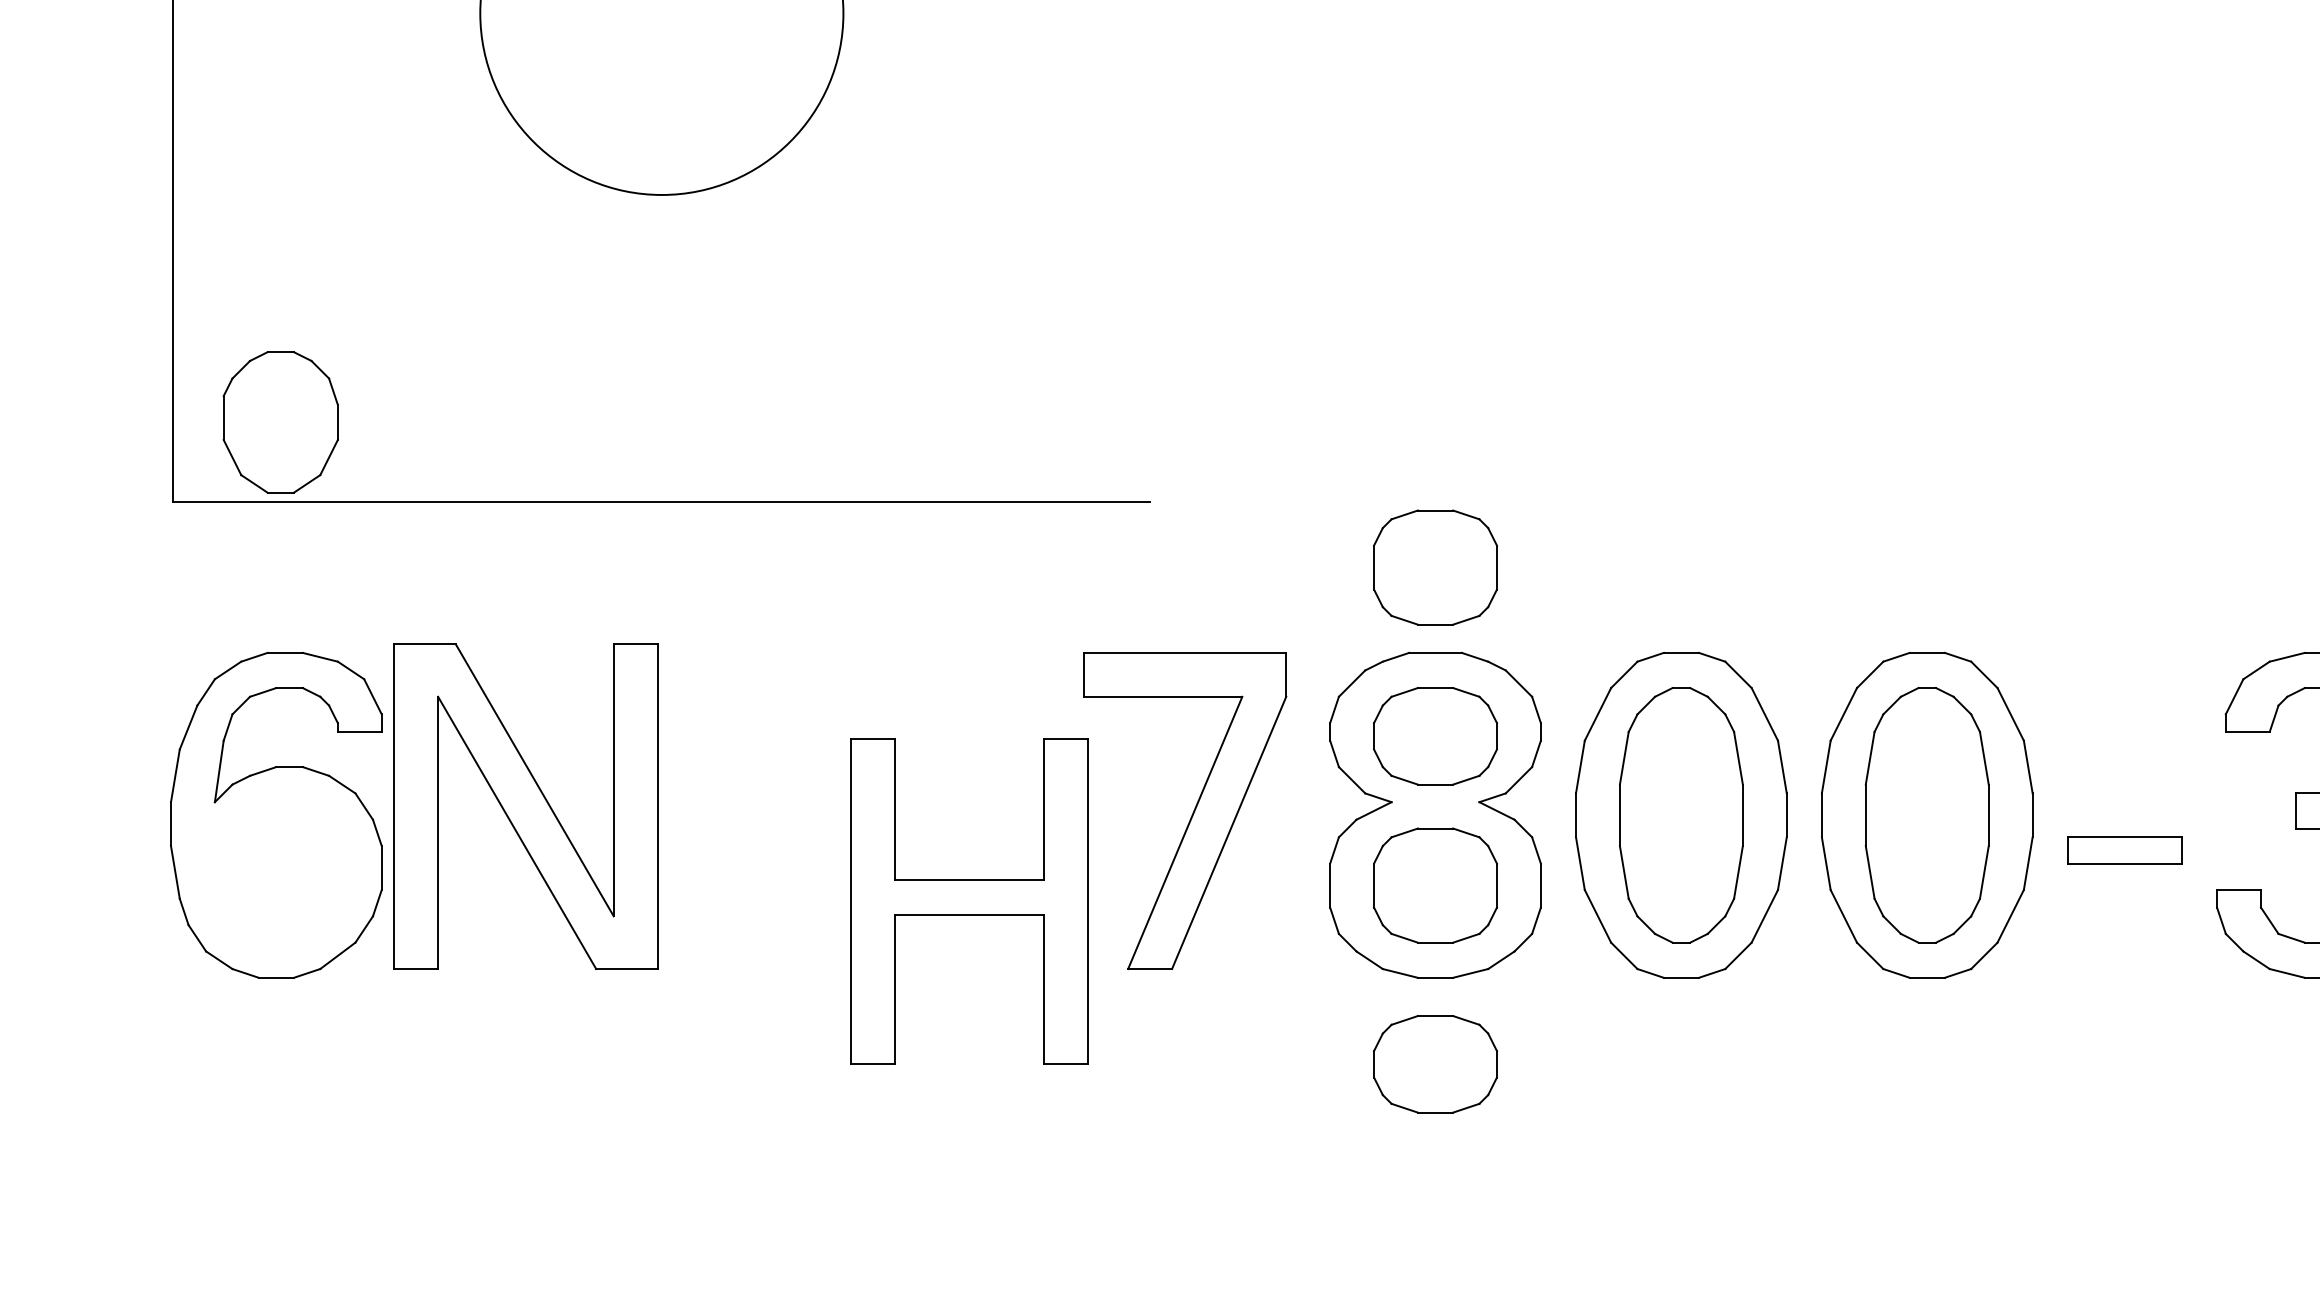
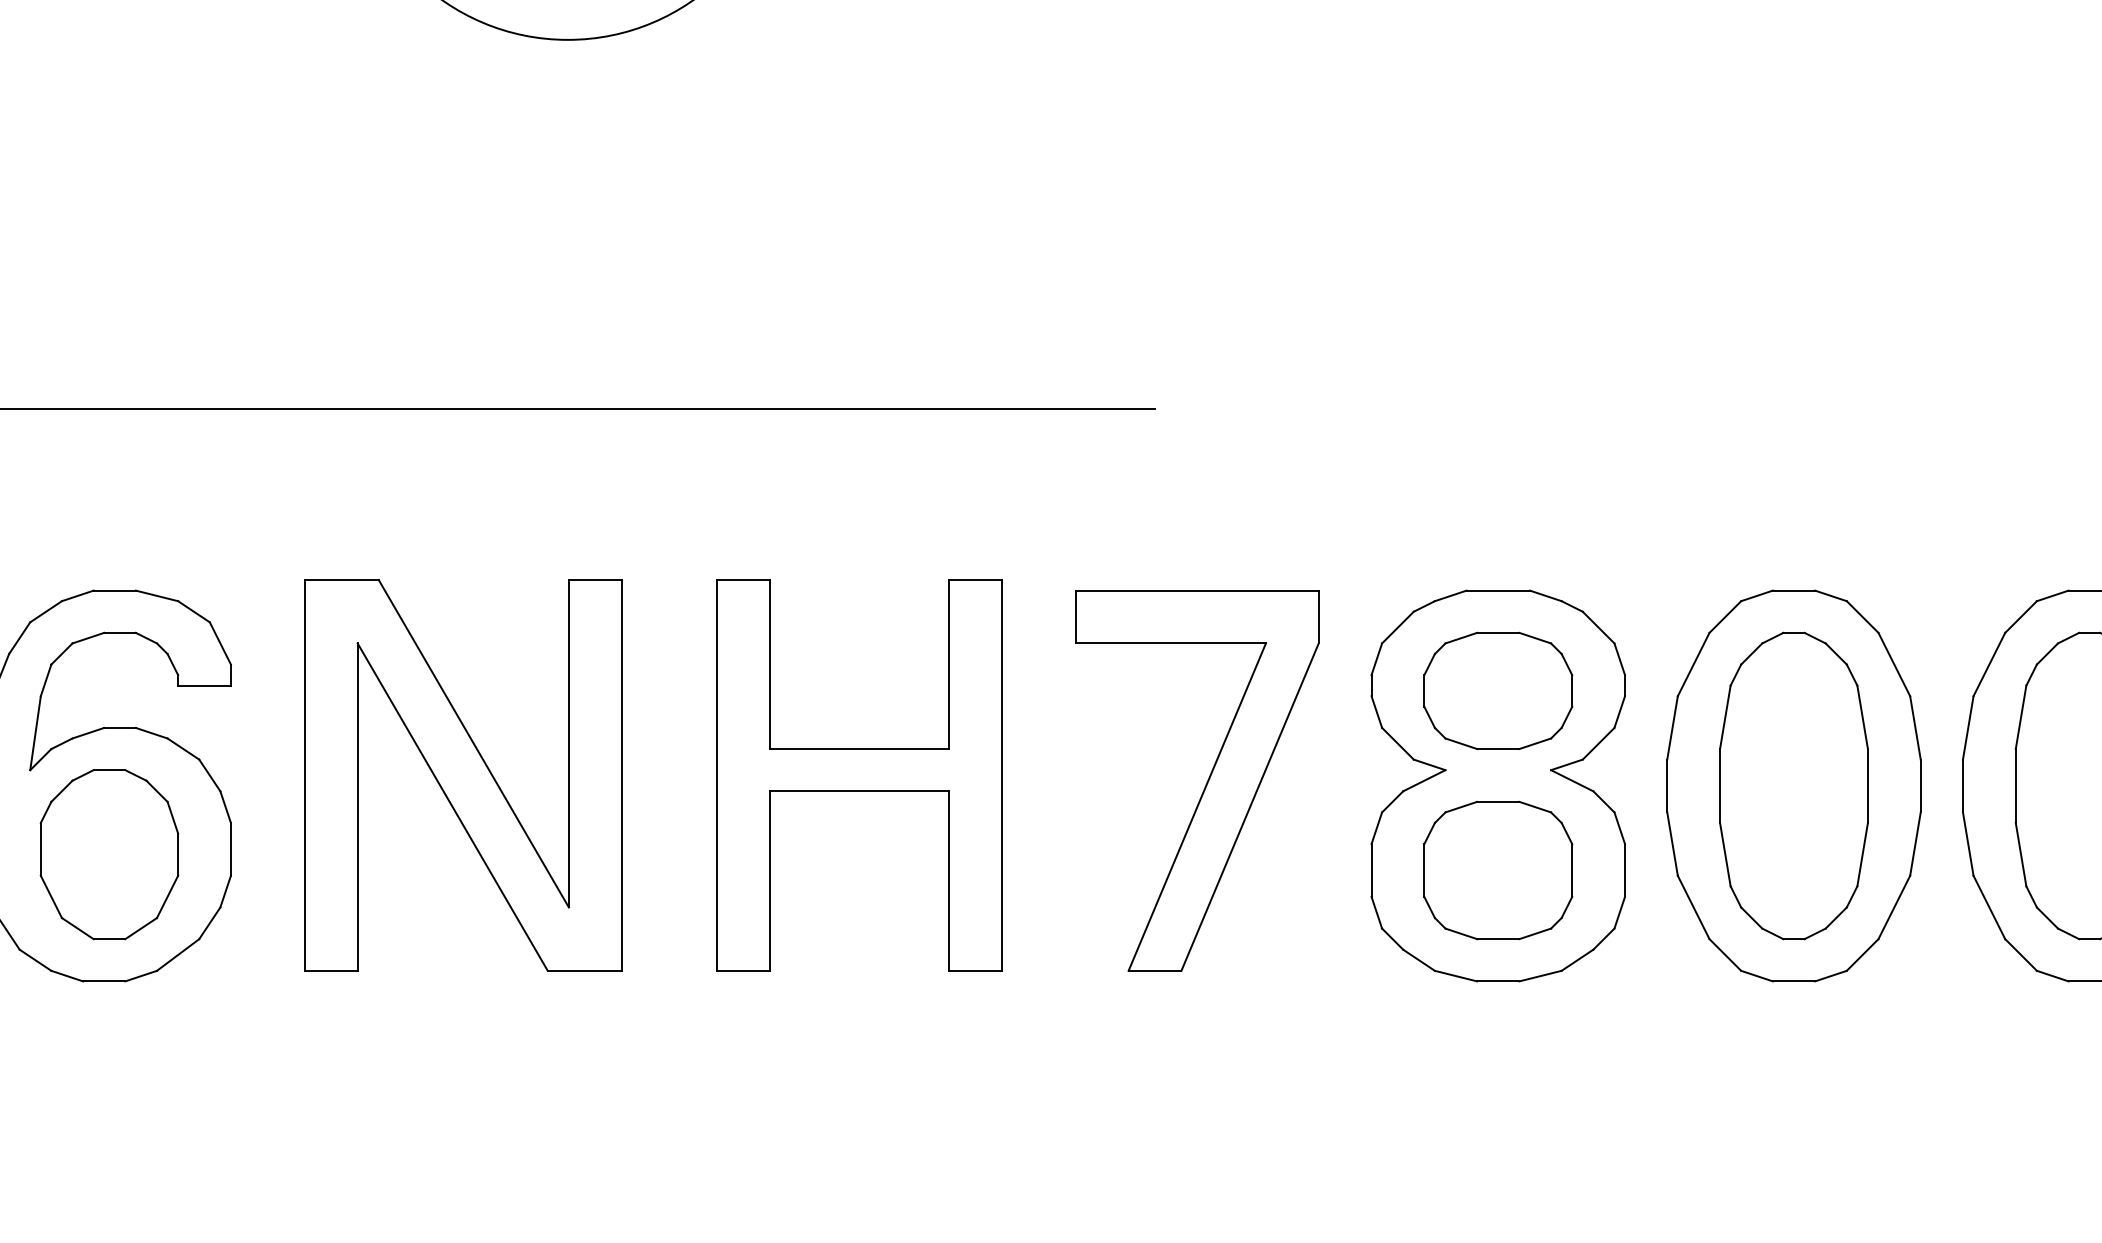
part: (280, 422) -> (109, 854), moved
part: (1435, 567) -> (1498, 487), removed
part: (525, 806) -> (462, 775), moved
part: (969, 901) -> (859, 775), moved
part: (1435, 1064) -> (1498, 1085), removed

